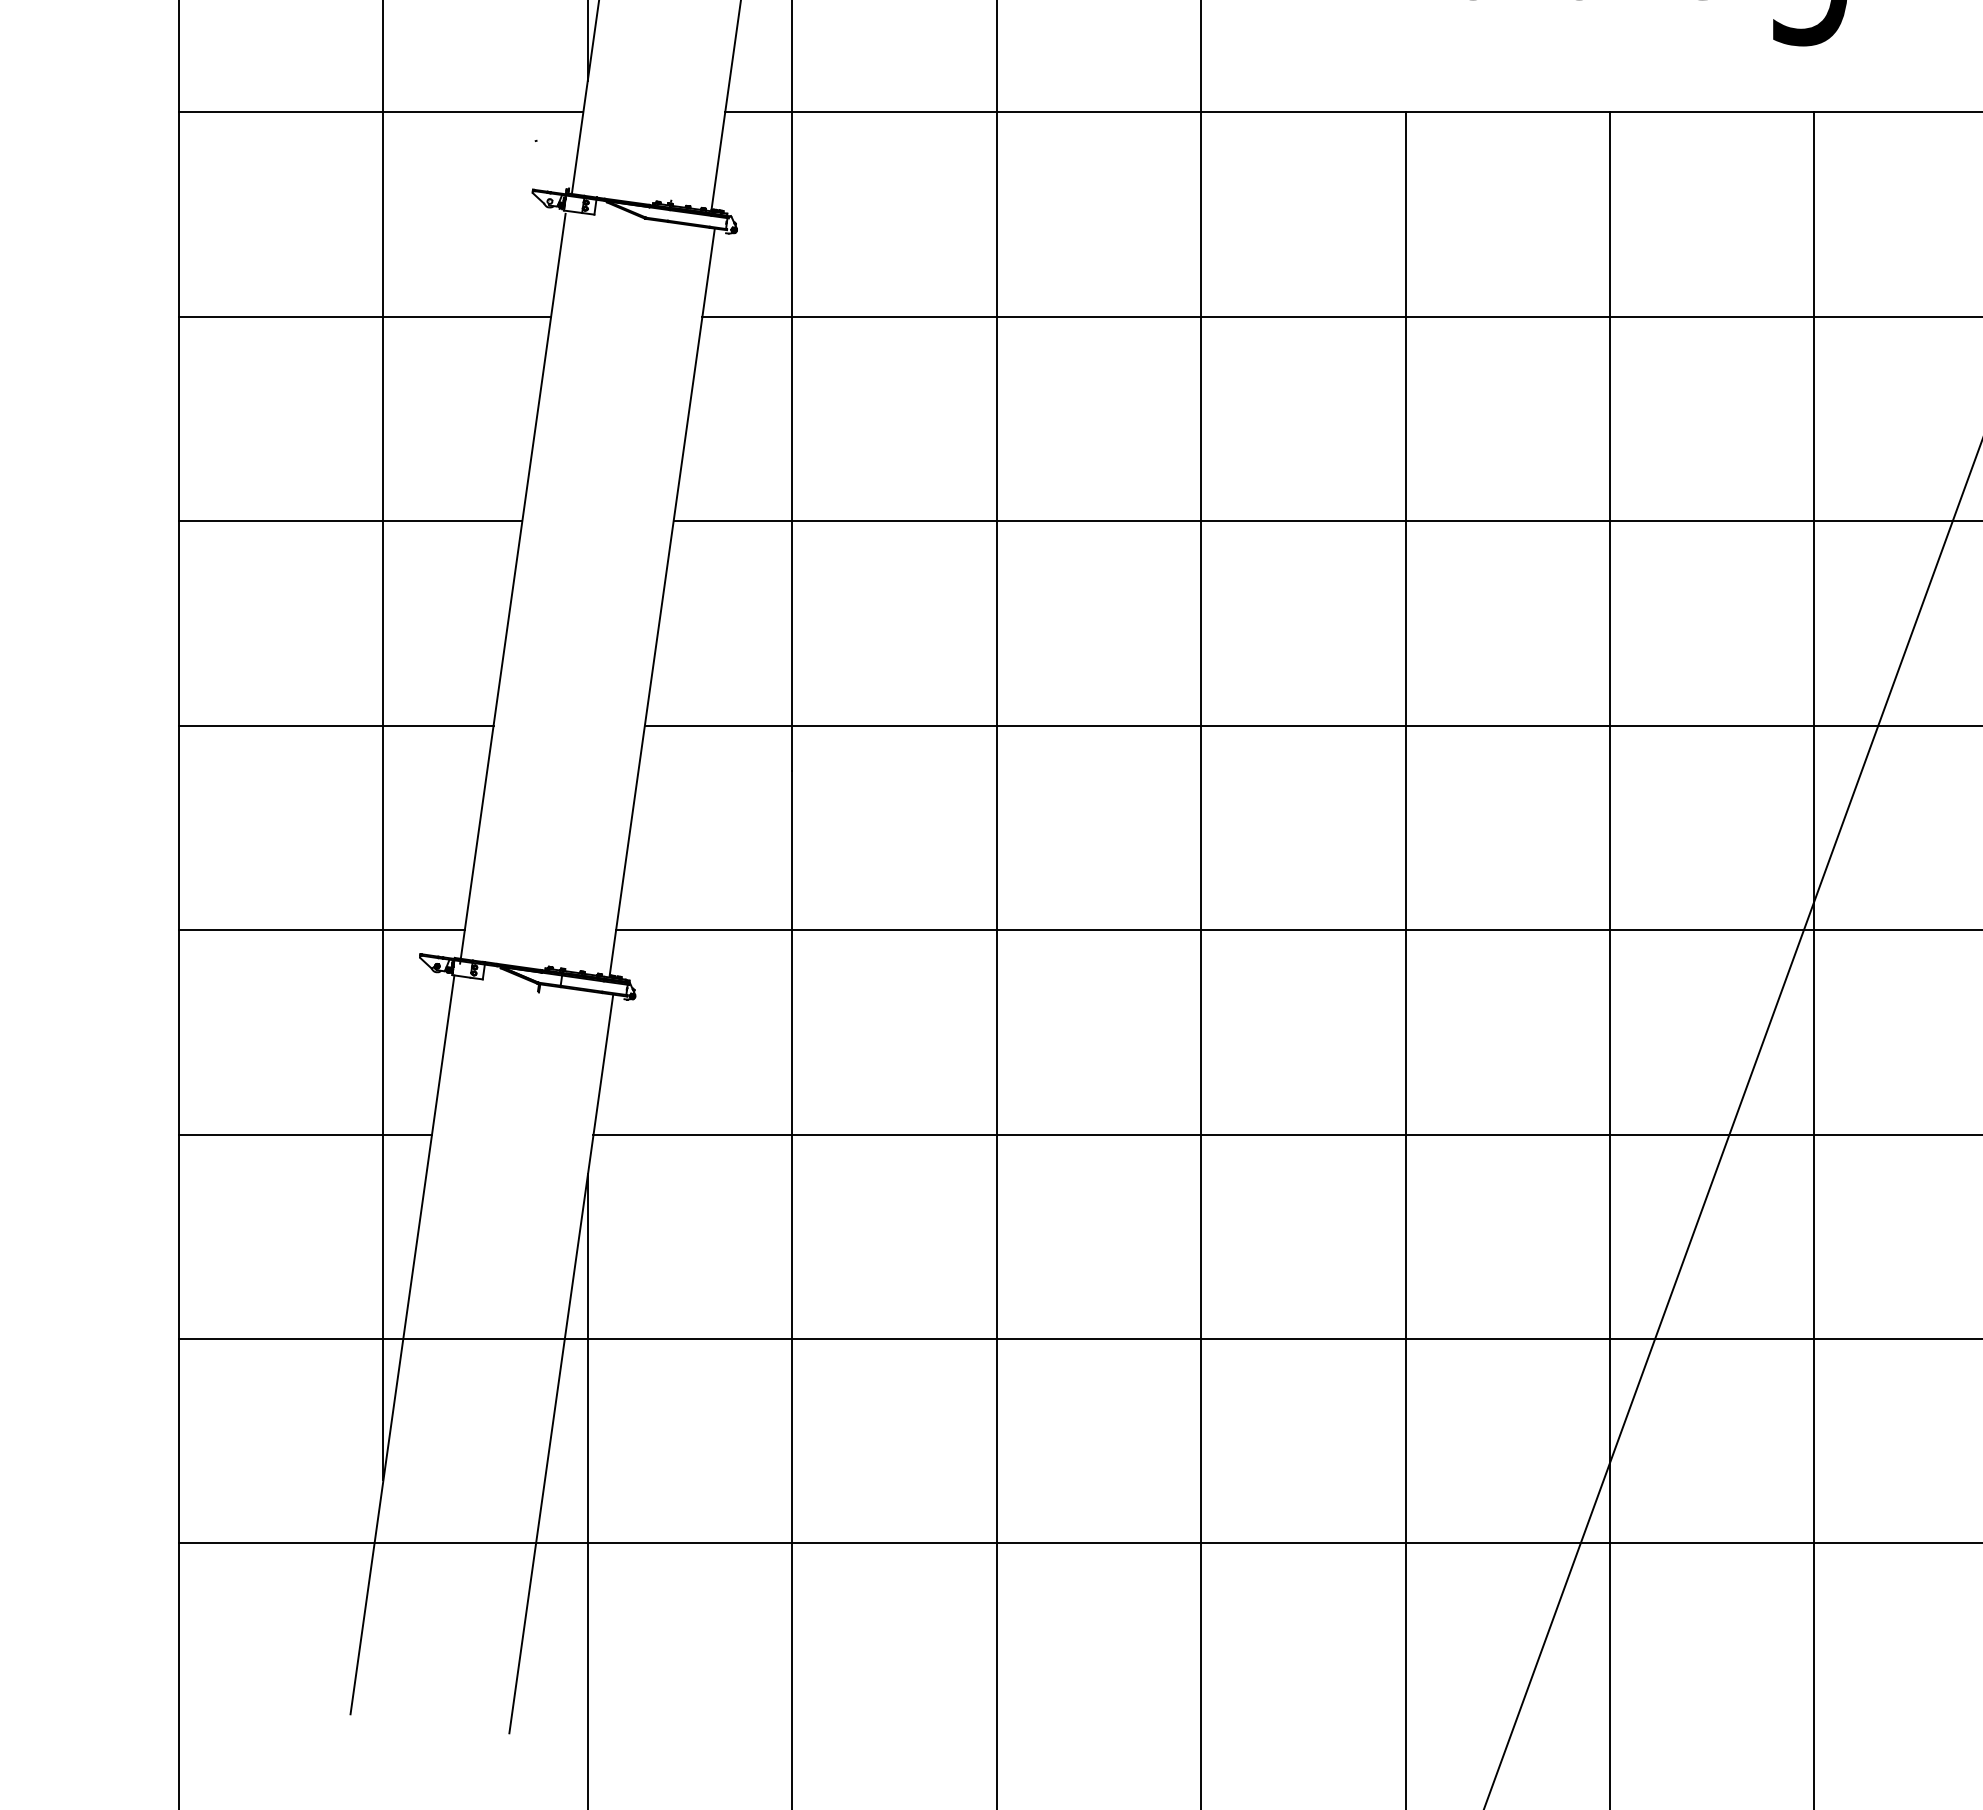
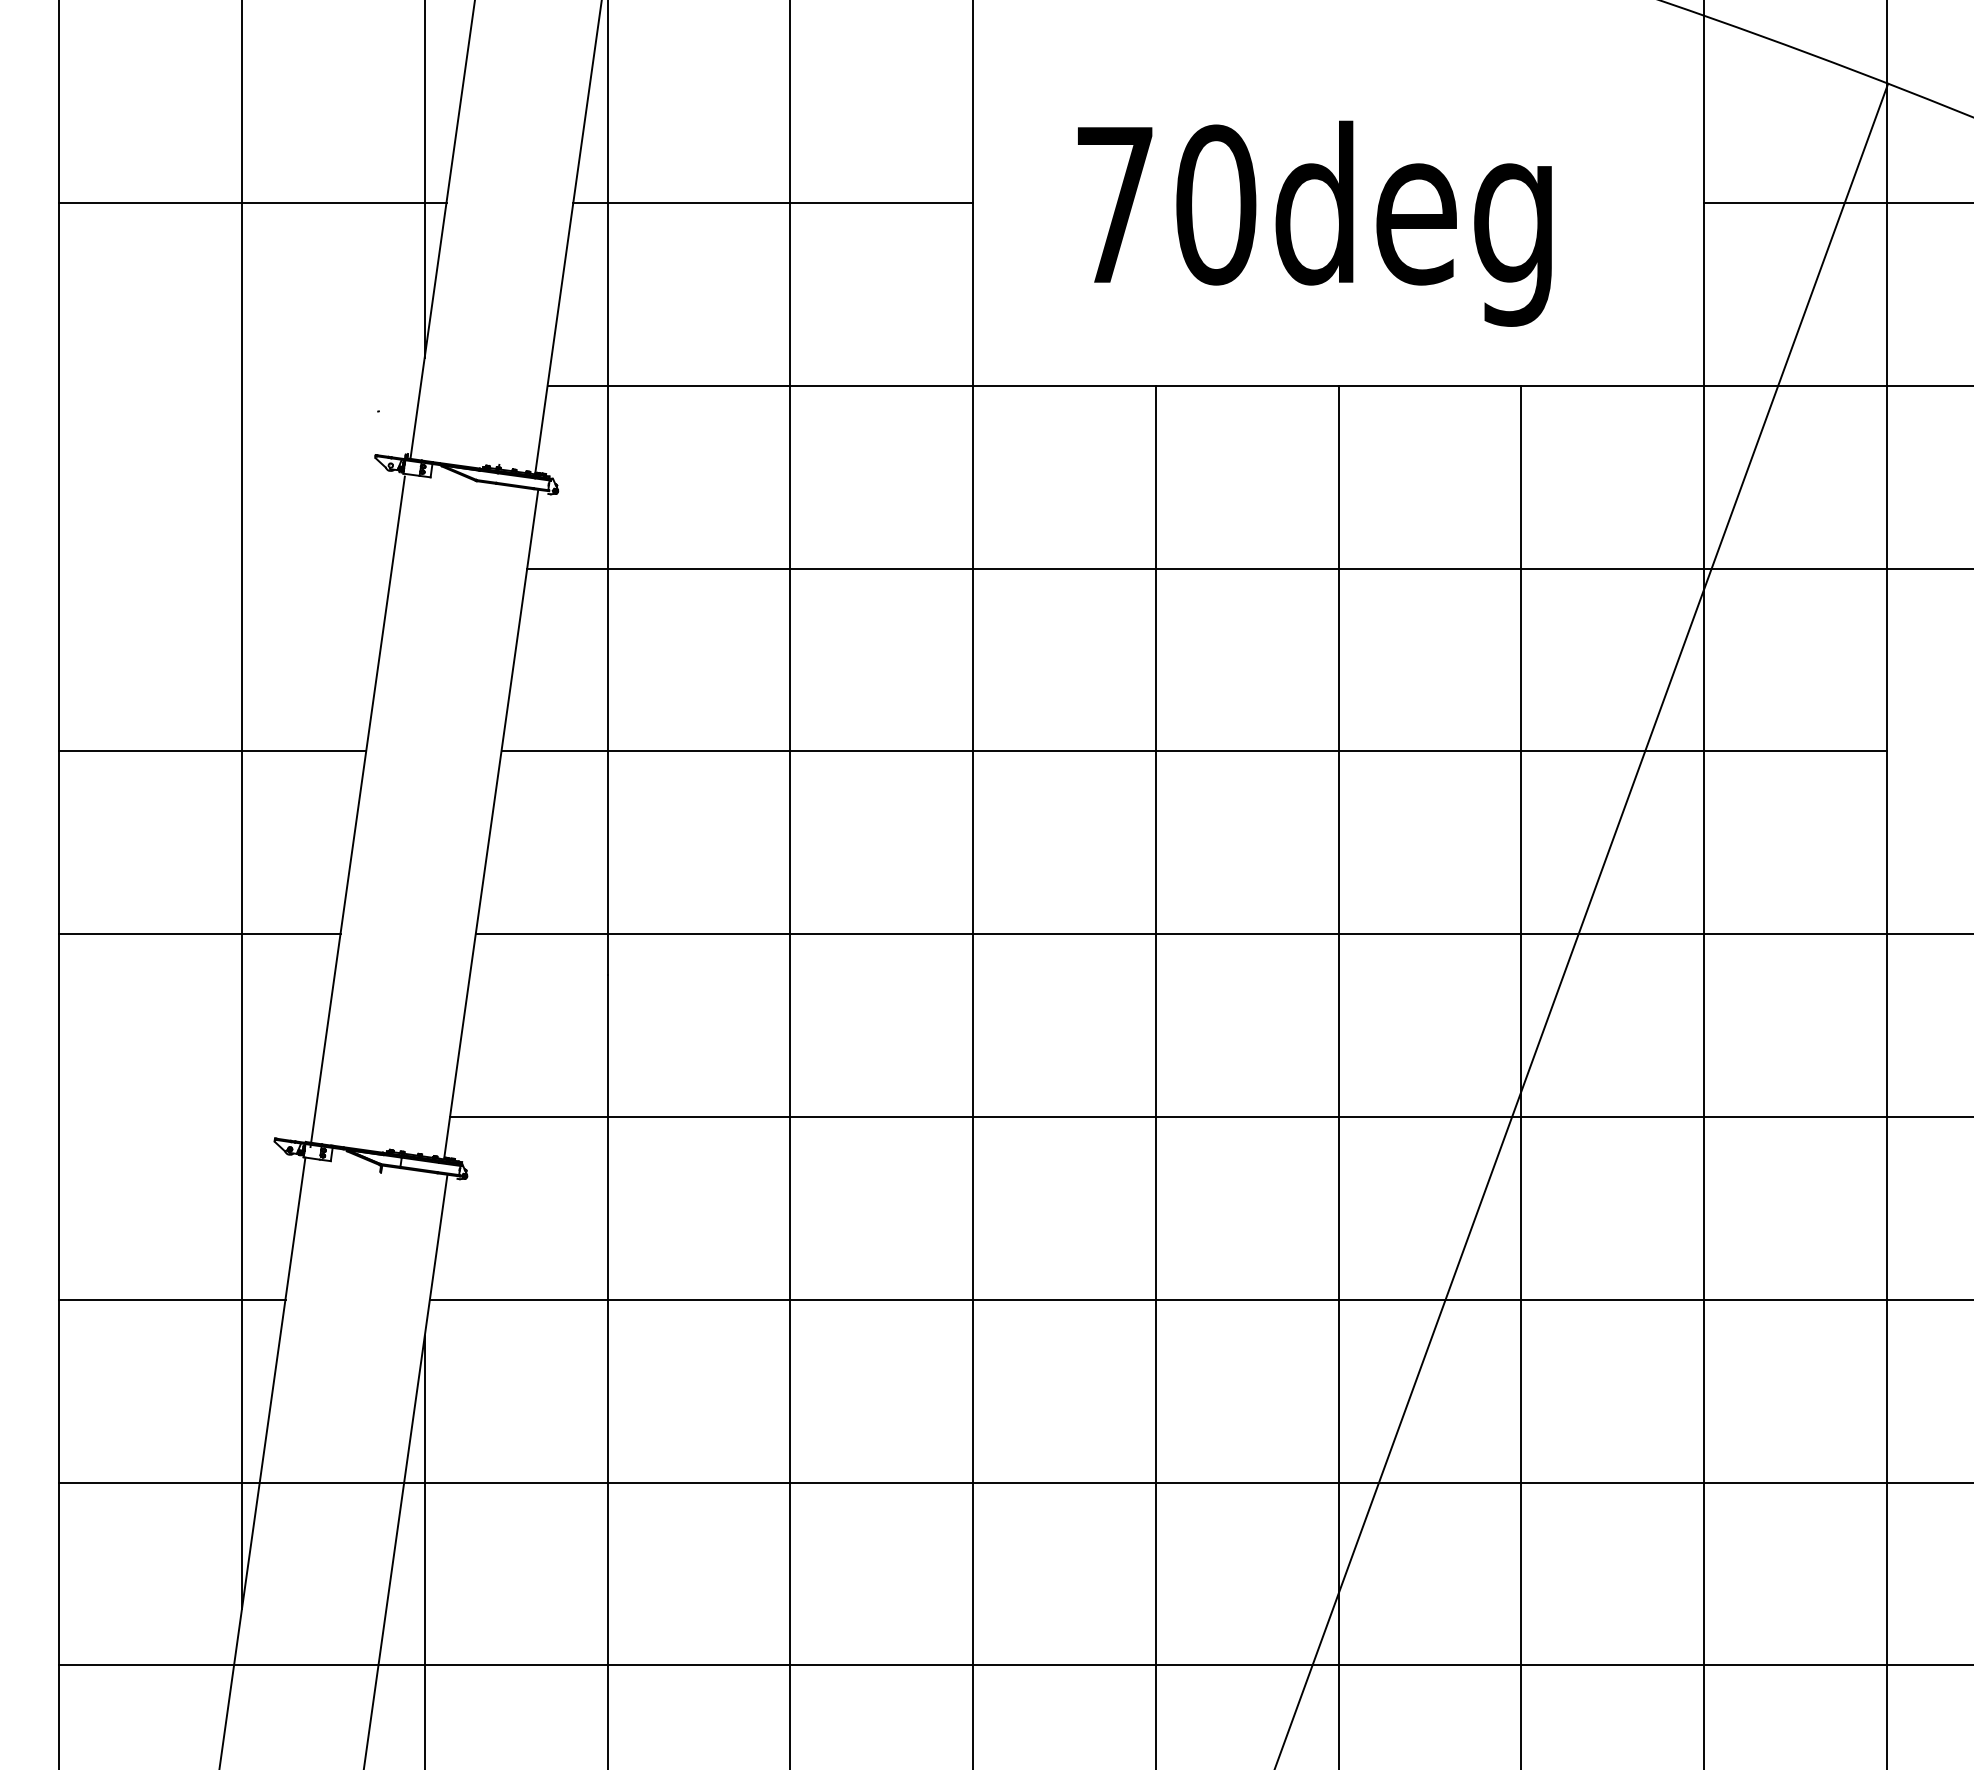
line: (380, 111) -> (239, 385), removed
line: (365, 316) -> (225, 568), removed
line: (321, 930) -> (186, 1117), removed

